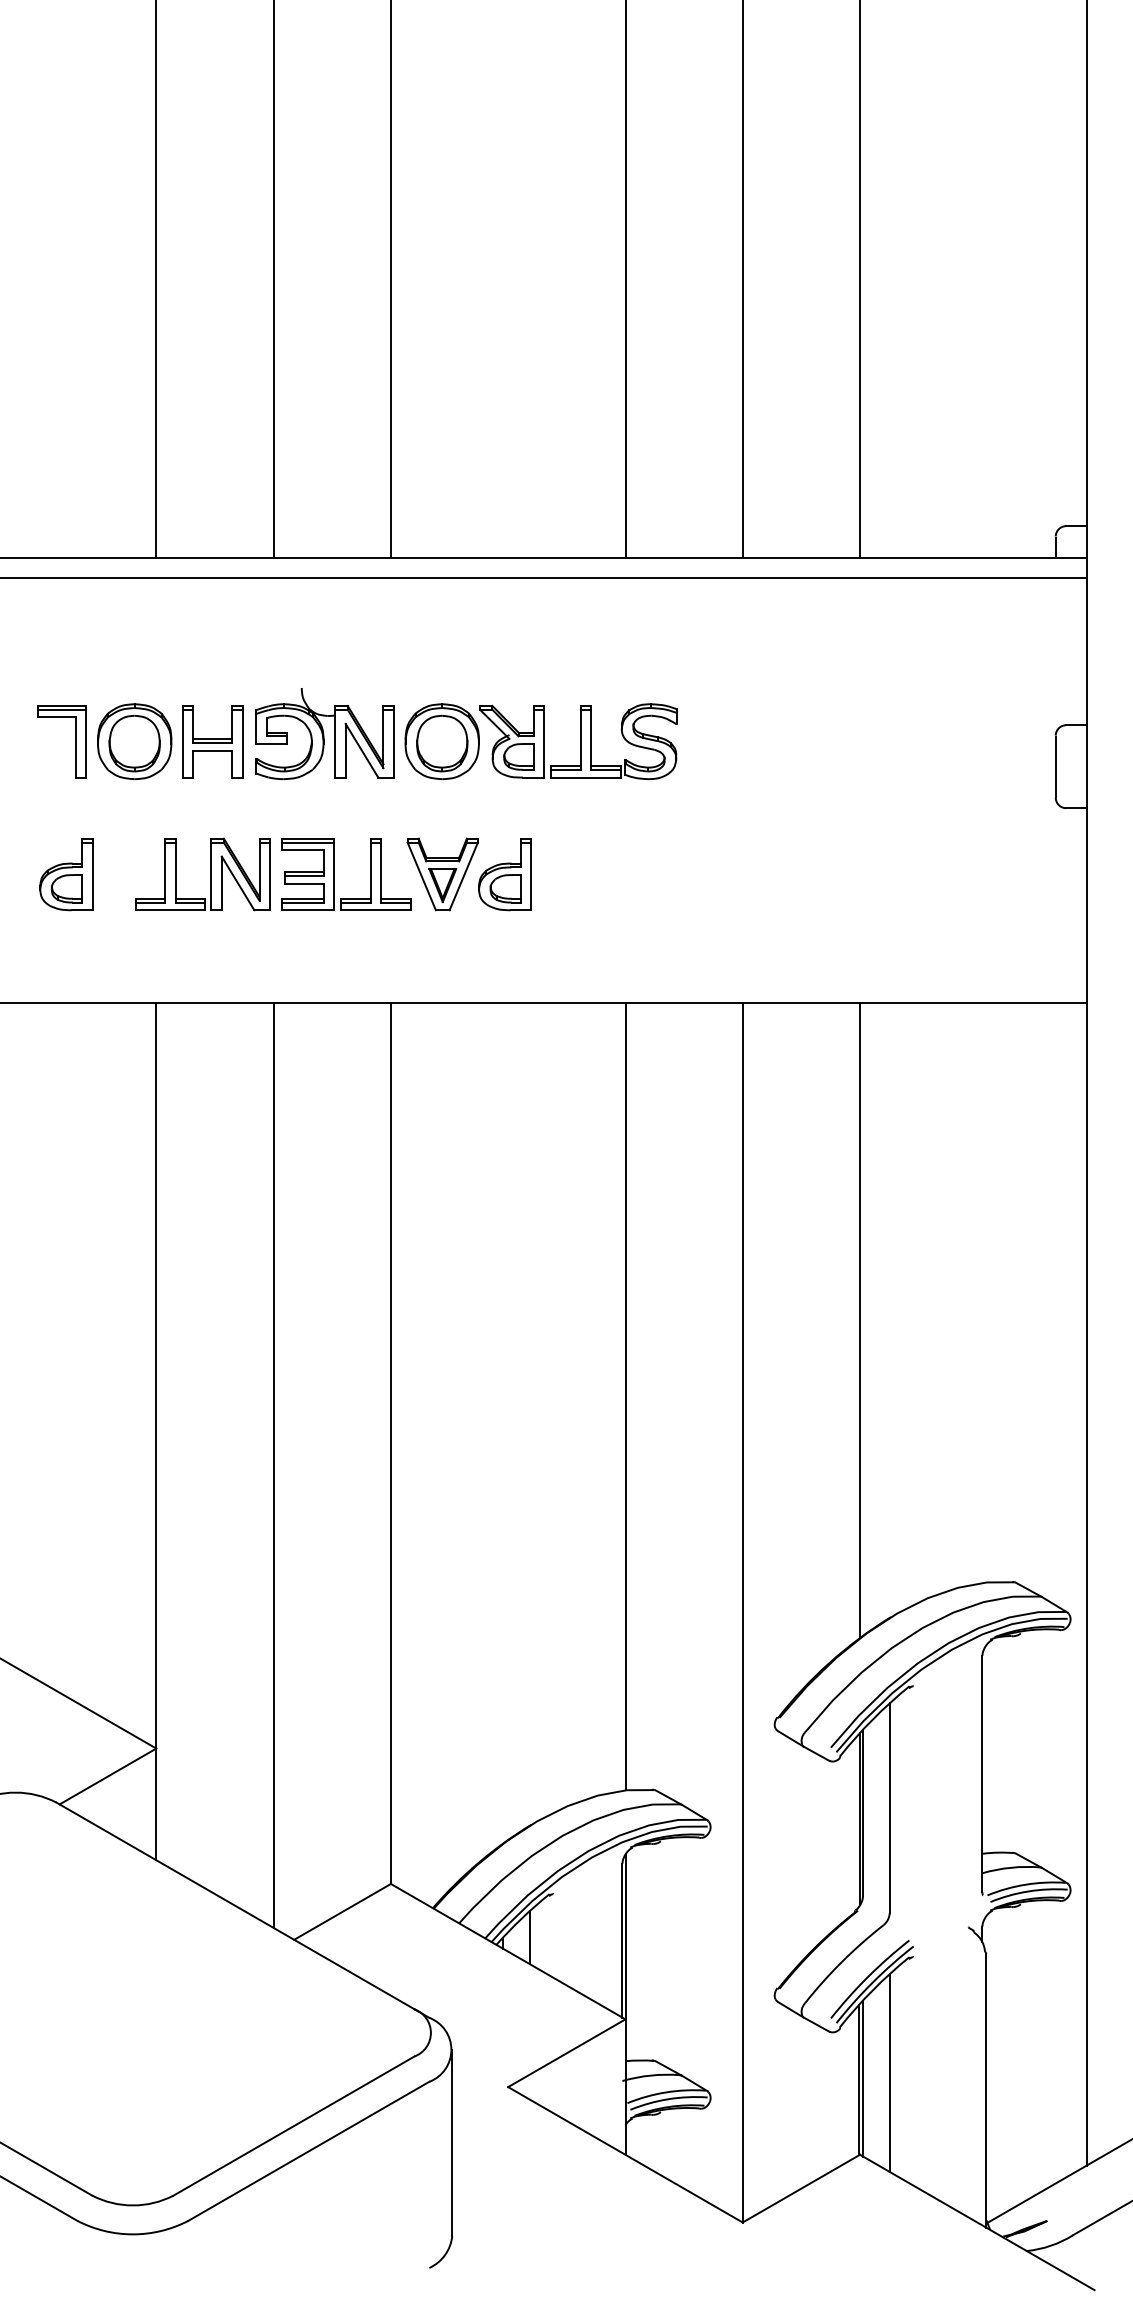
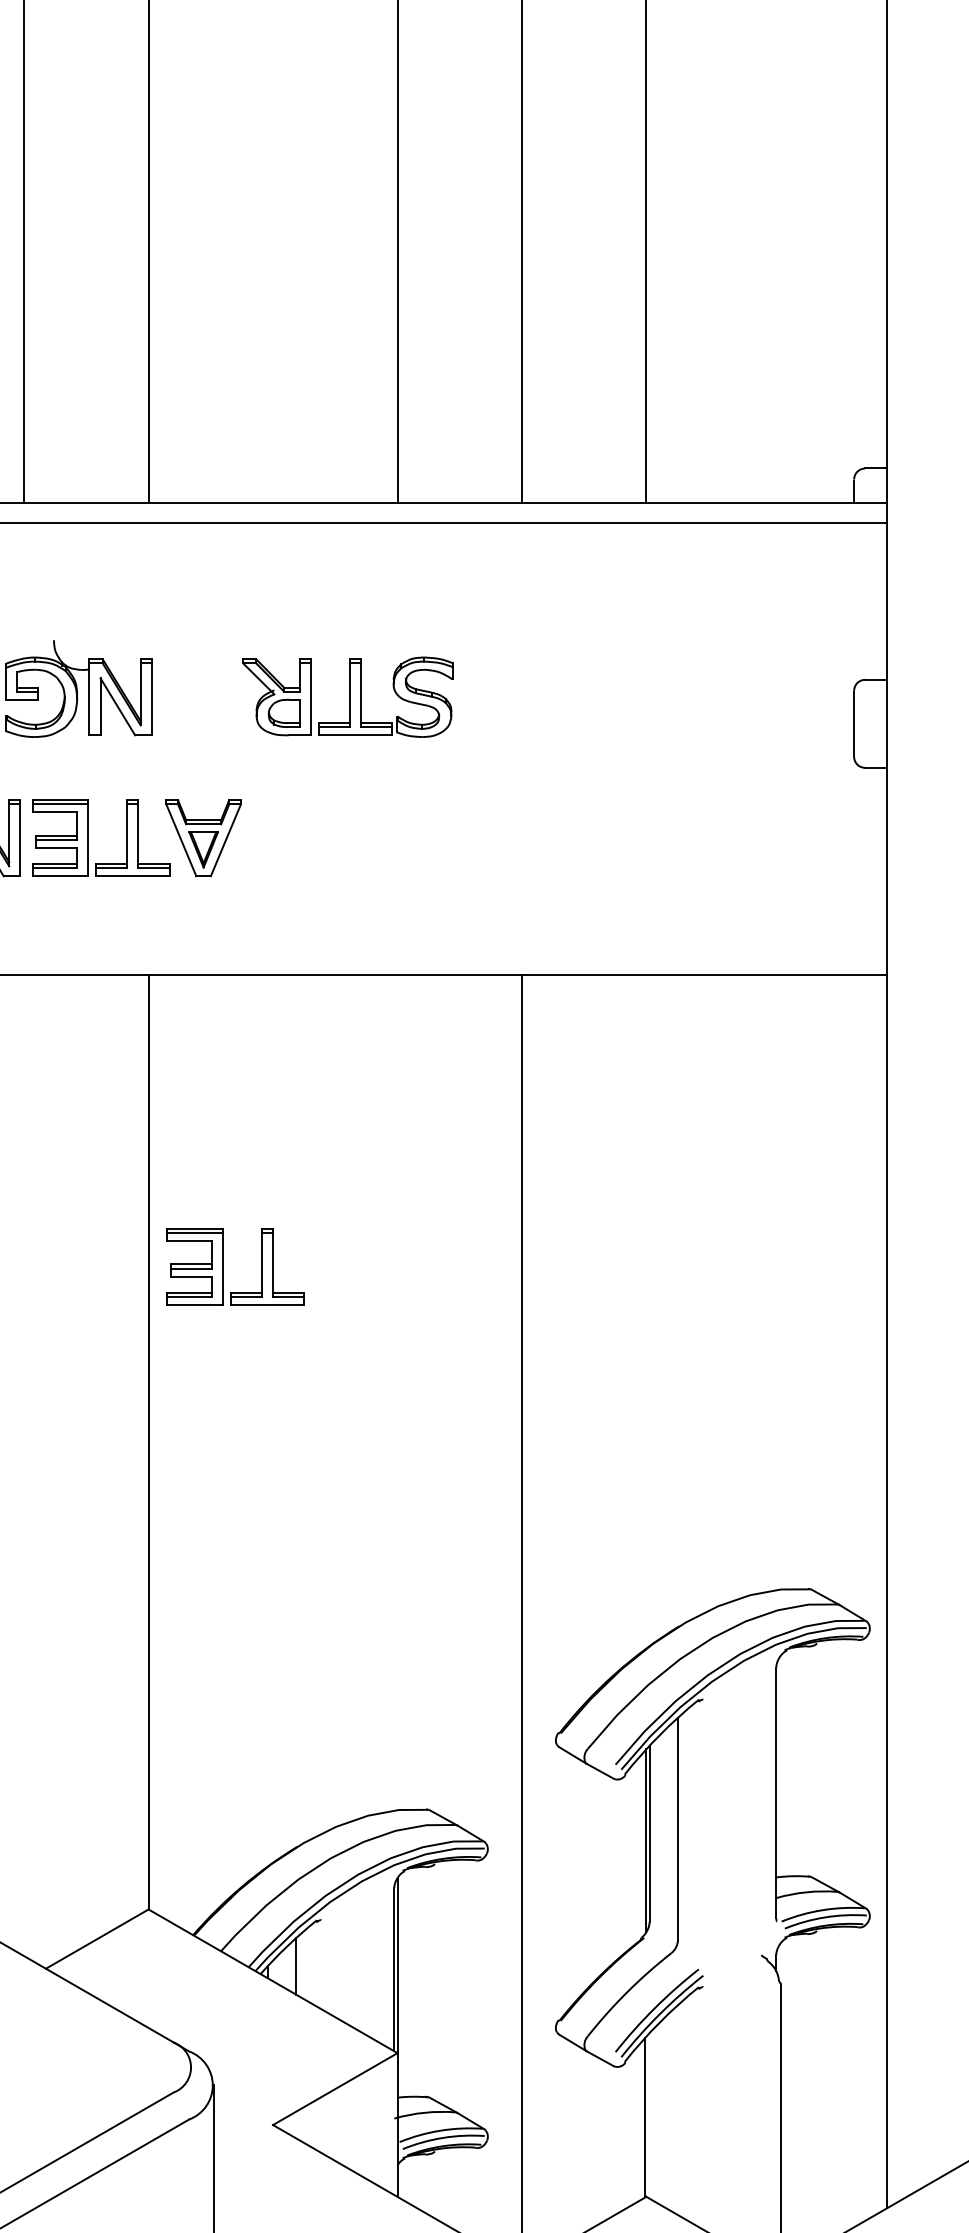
part: (441, 741) -> (202, 697), removed
part: (504, 874) -> (269, 838), removed
part: (461, 1278) -> (223, 1266), added
line: (860, 1320) -> (646, 1311), removed
line: (625, 1396) -> (397, 1392), removed
line: (273, 1465) -> (23, 1465), removed
line: (889, 2072) -> (677, 2109), removed
line: (863, 2078) -> (650, 2115), removed

